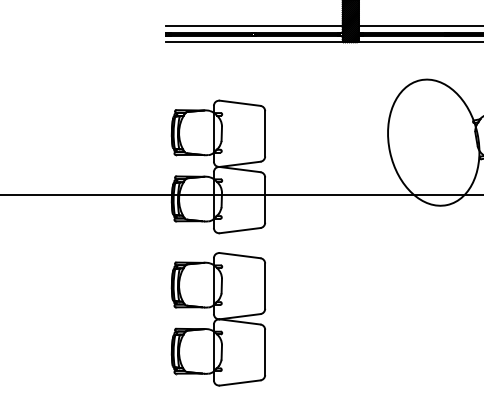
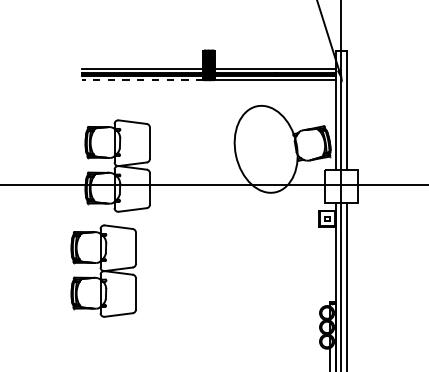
line: (254, 42) -> (142, 80), solid -> dashed
part: (218, 318) -> (103, 270), moved

